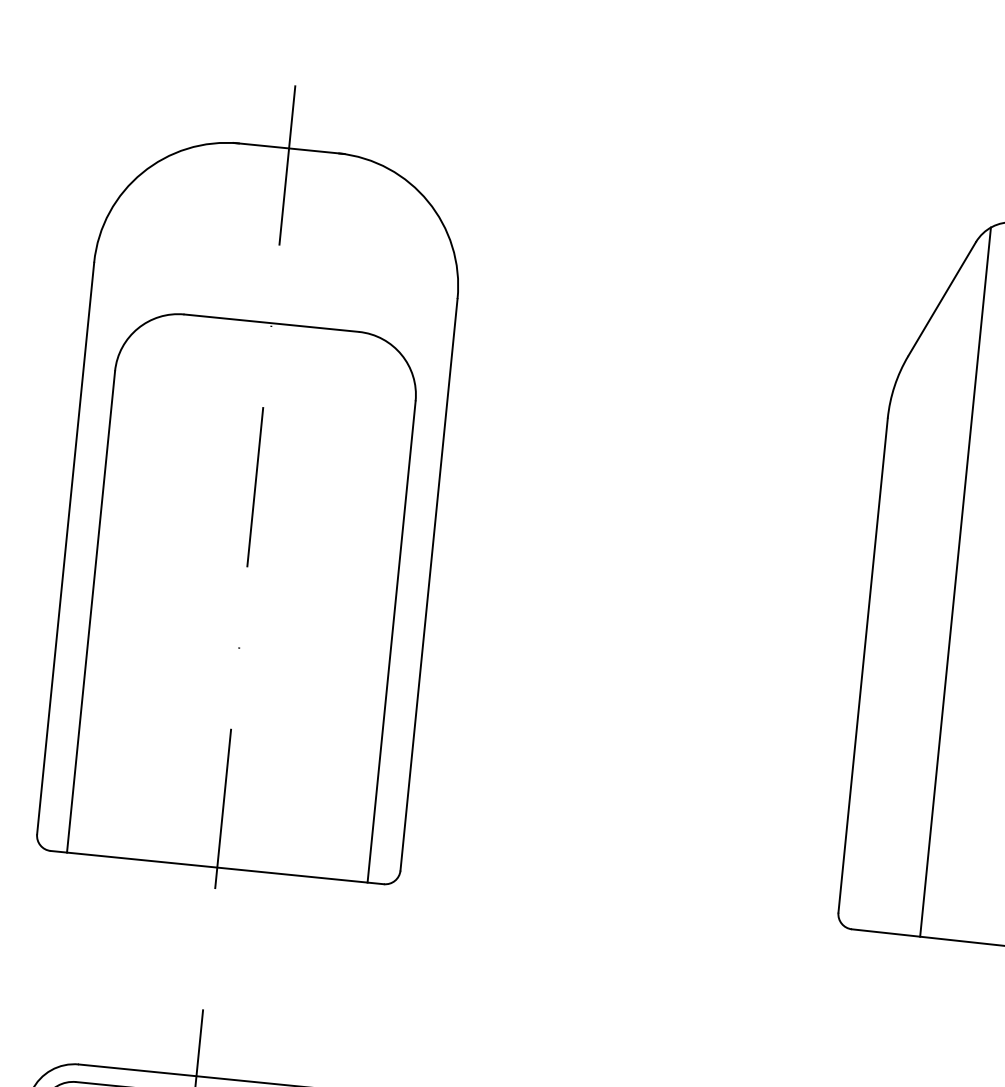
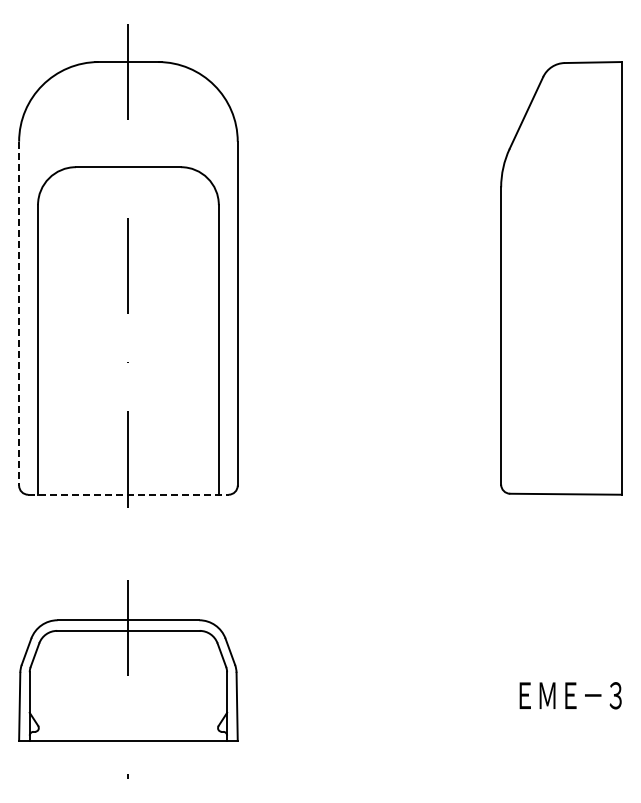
line: (66, 548) -> (19, 313), solid -> dashed
line: (955, 581) -> (551, 280), removed
line: (217, 867) -> (128, 494), solid -> dashed

